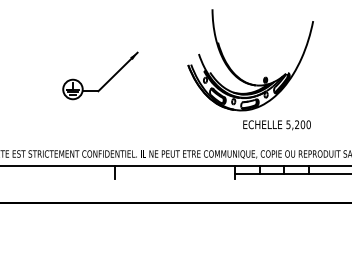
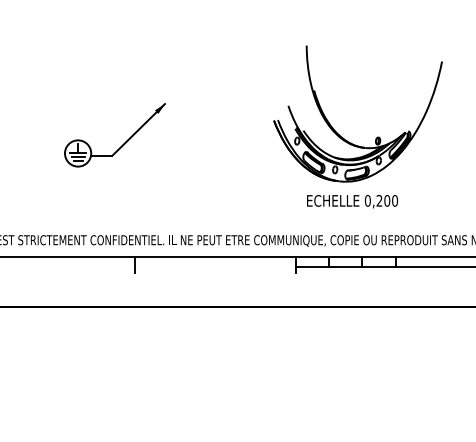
part: (239, 76) -> (342, 136), moved
text: (288, 124) -> (367, 200), 5,200 -> 0,200

